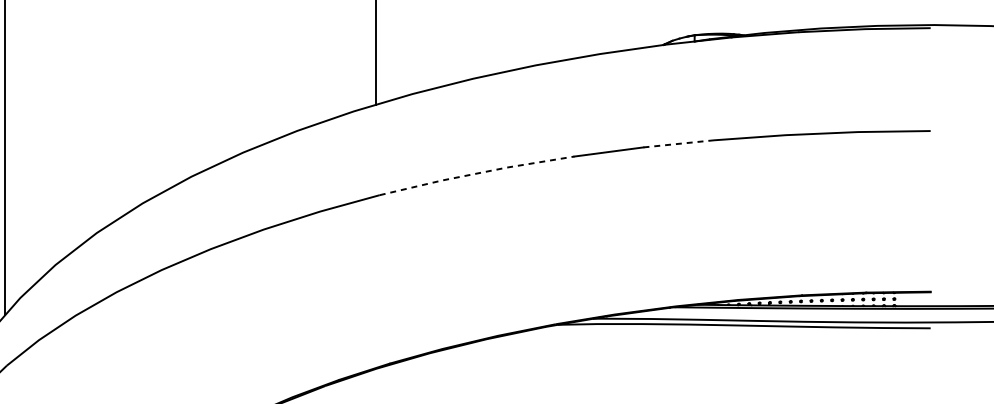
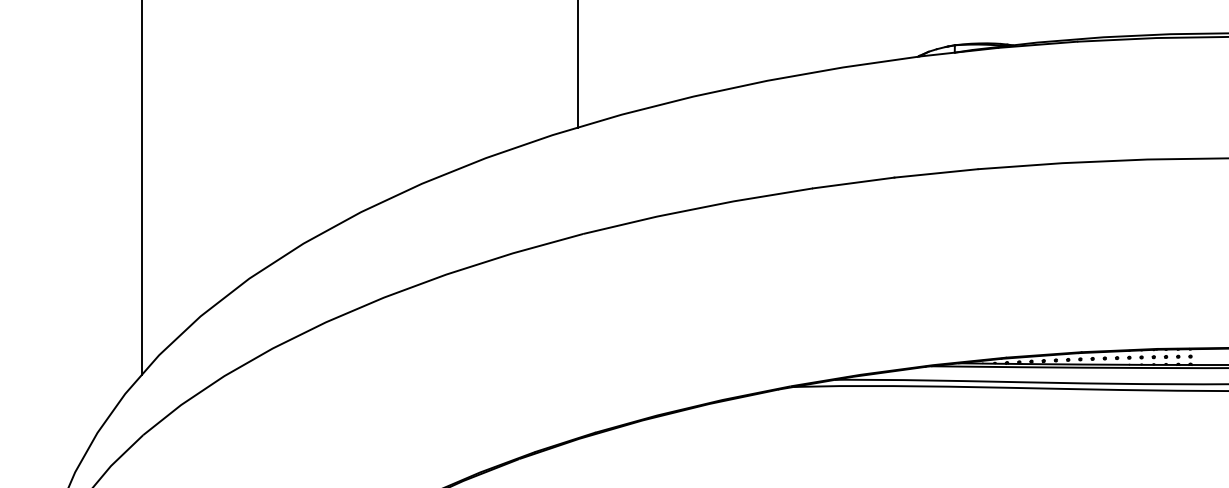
line: (679, 143) -> (936, 173), dashed -> solid
line: (476, 173) -> (697, 208), dashed -> solid

